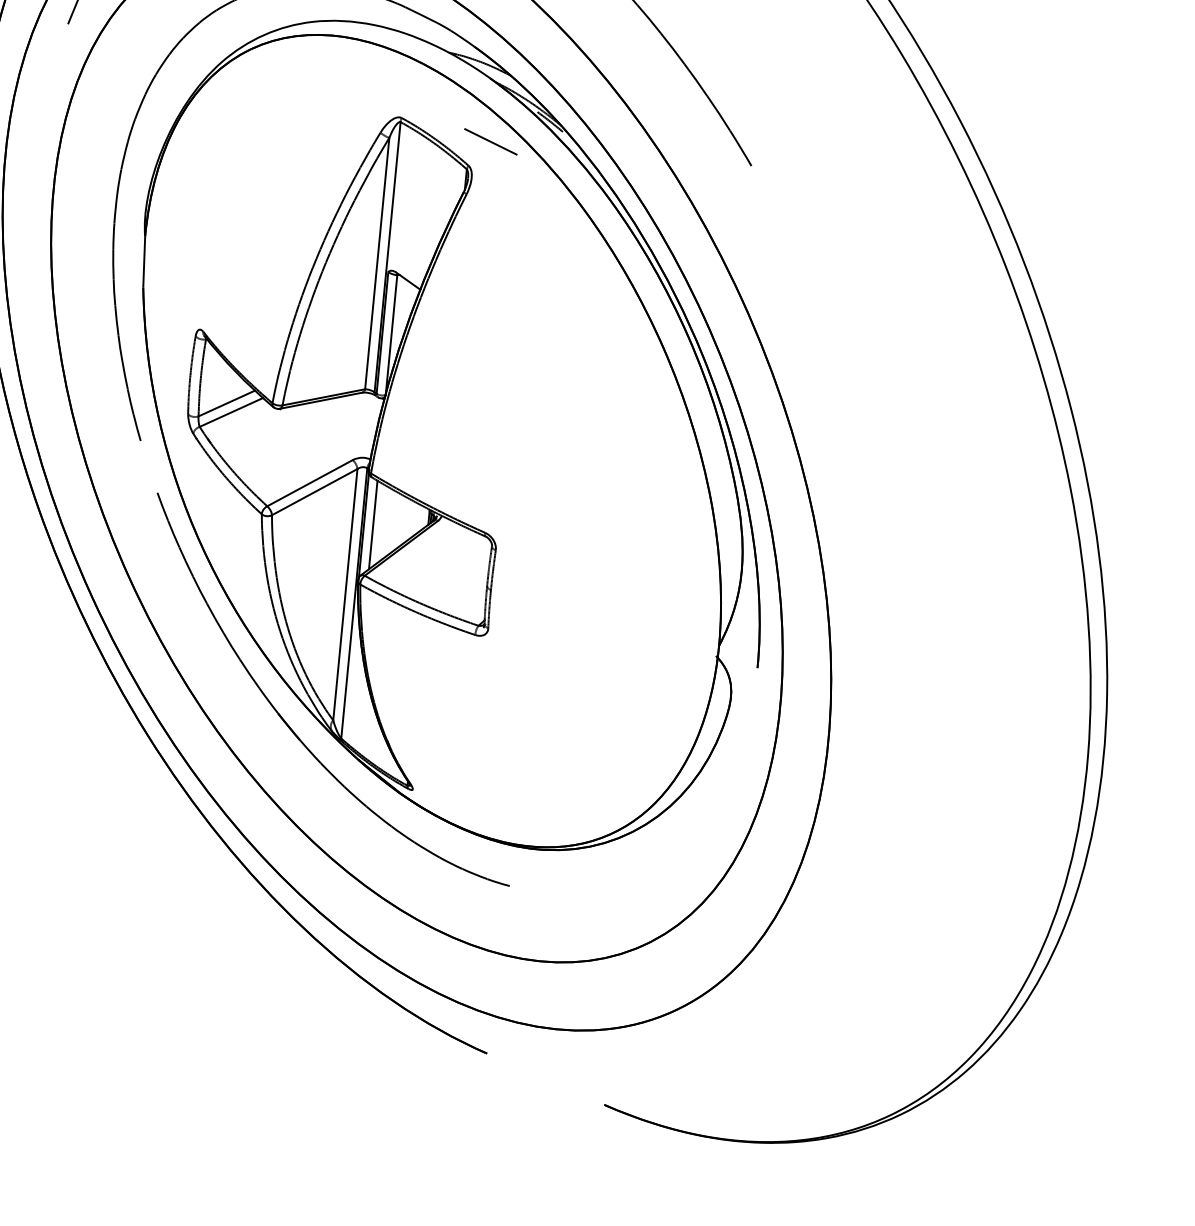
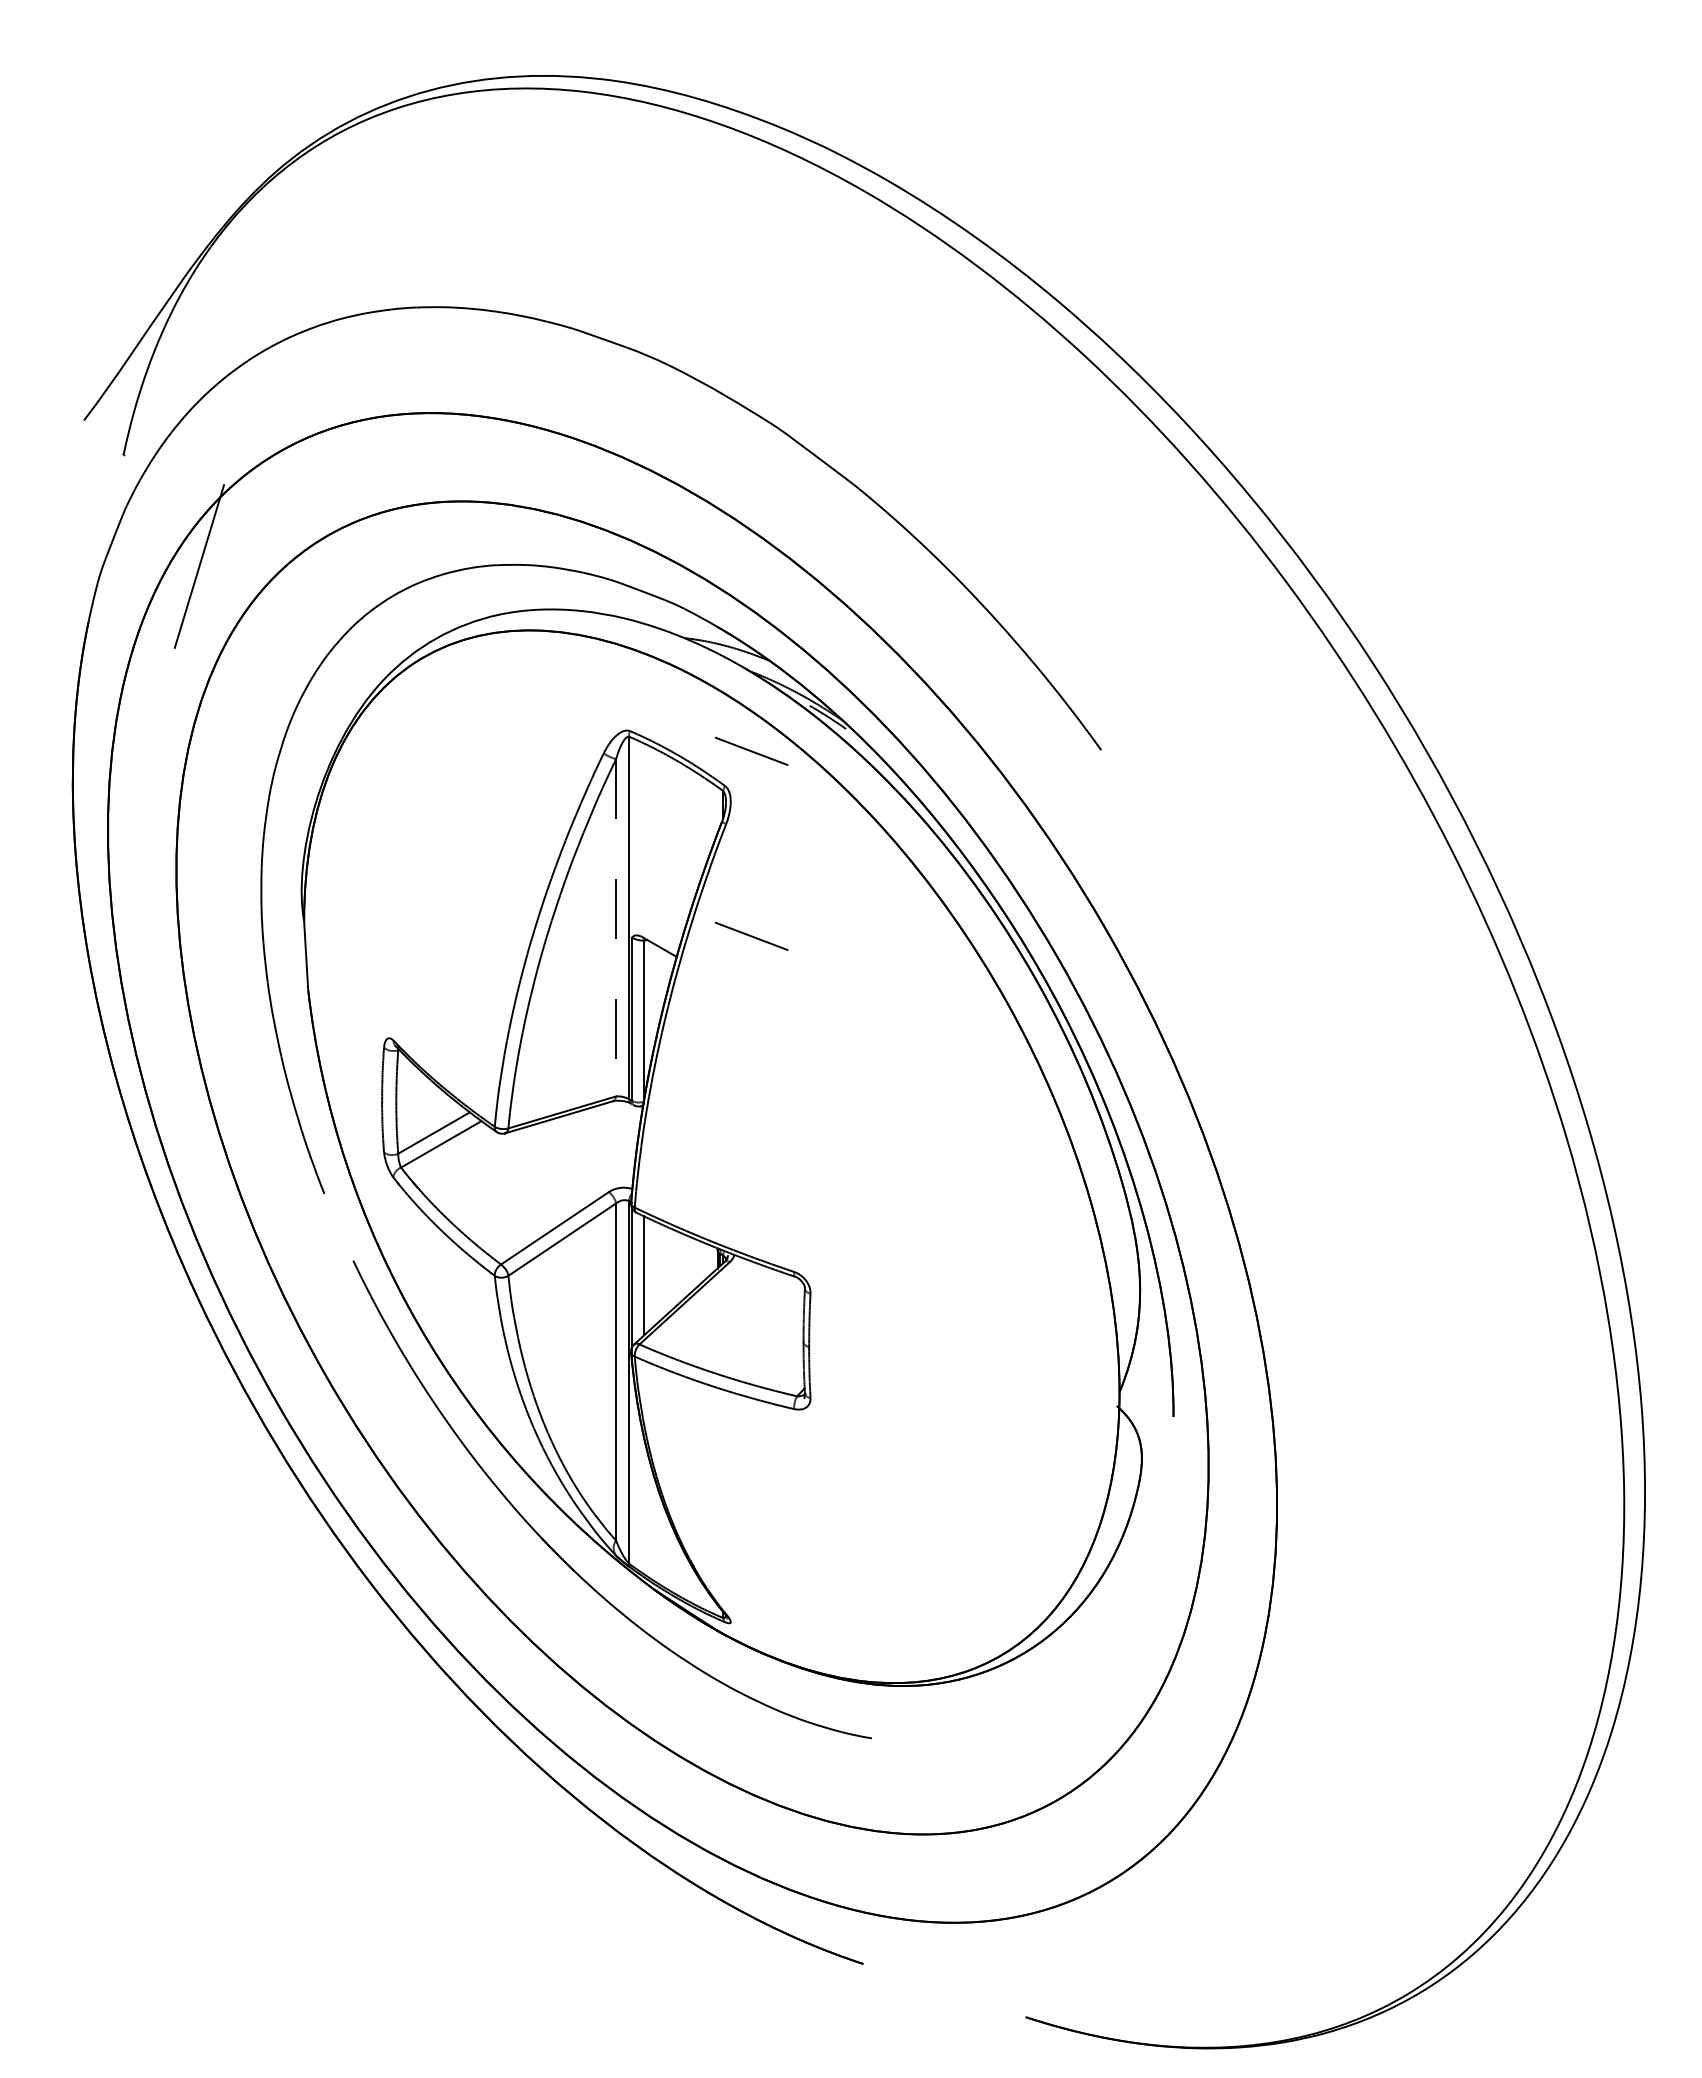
line: (377, 263) -> (616, 927), solid -> dashed
line: (477, 279) -> (751, 935), added

